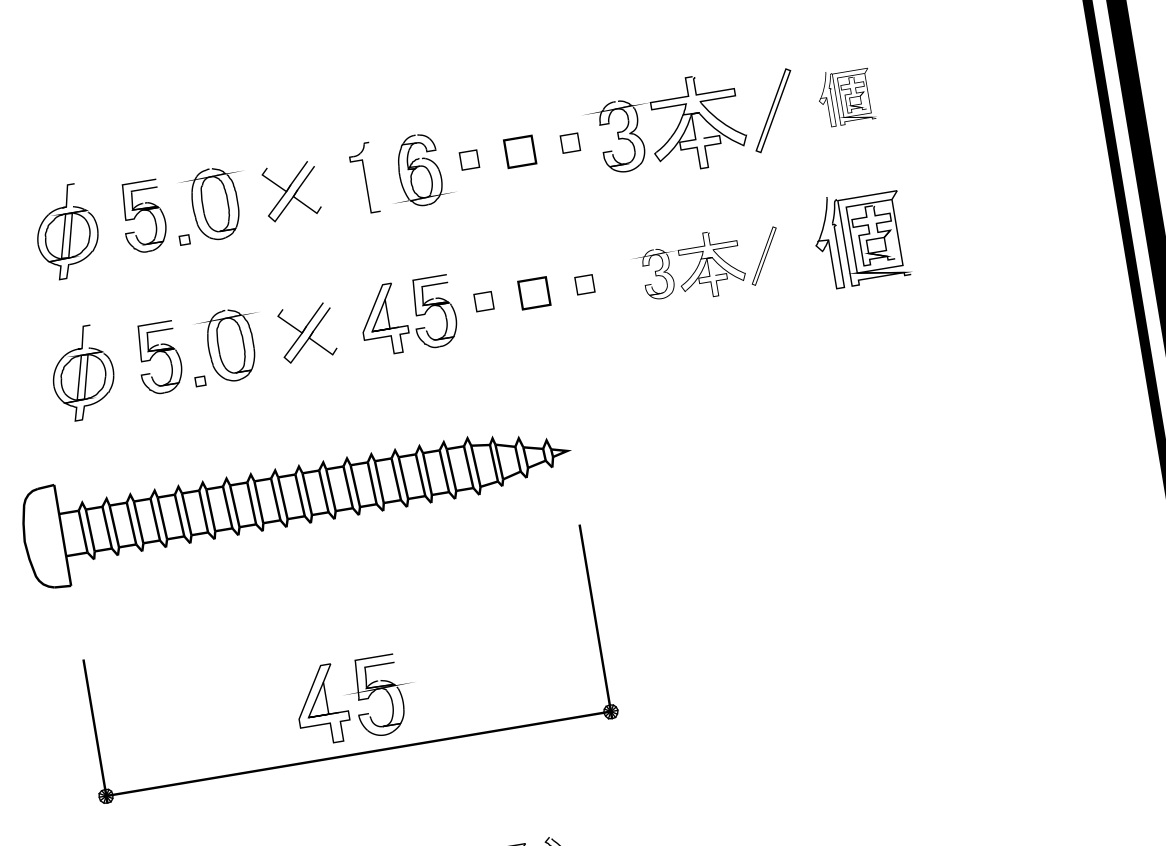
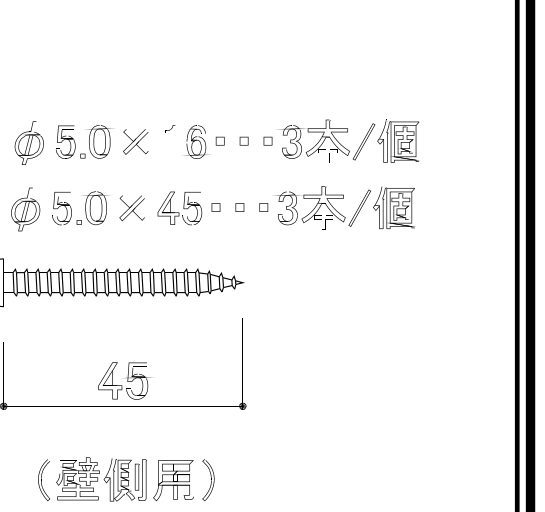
part: (845, 95) -> (398, 140), size x1.67
part: (518, 150) -> (243, 140), size x0.62
part: (708, 263) -> (322, 207), size x1.43
part: (533, 293) -> (239, 207), size x0.62

